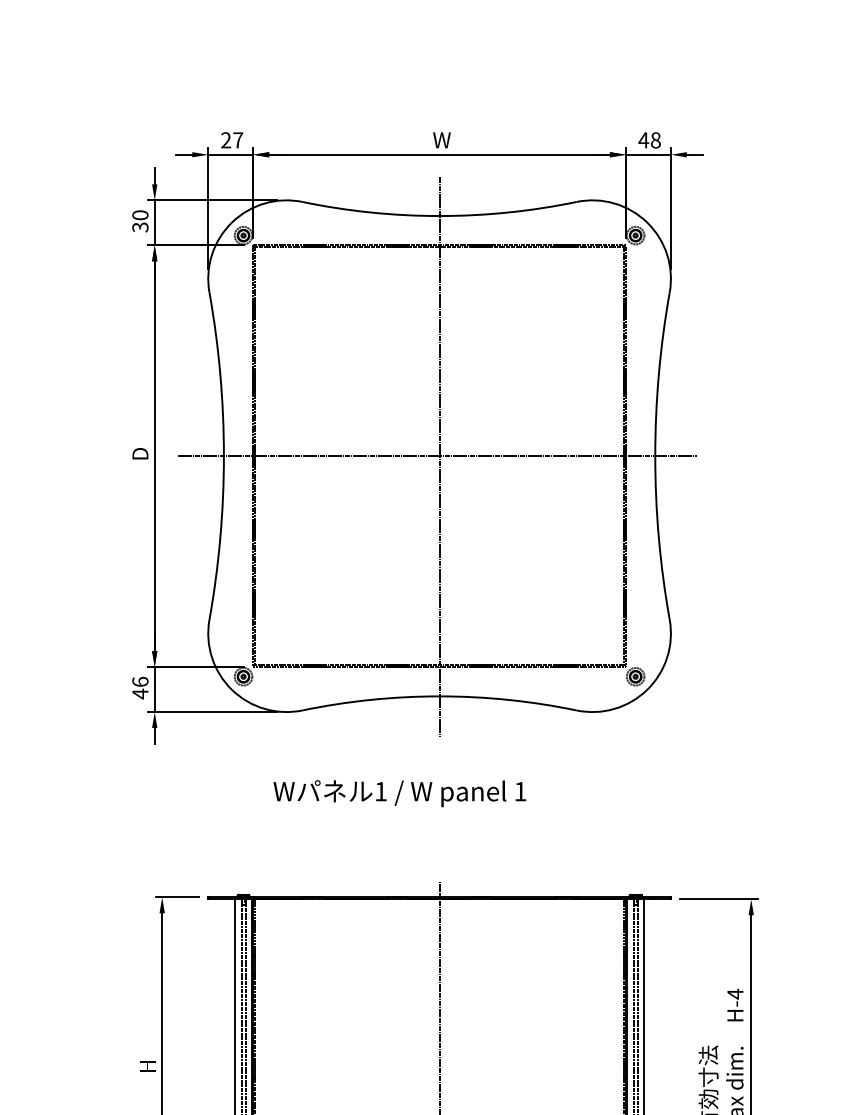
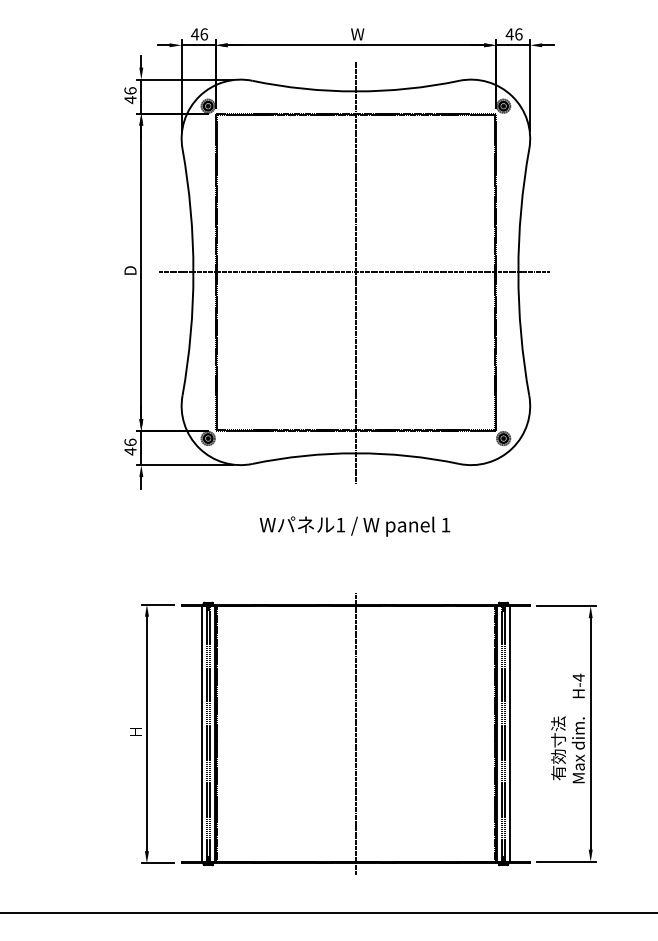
text: (231, 140) -> (199, 34), 27 -> 46
text: (655, 140) -> (518, 34), 48 -> 46
text: (140, 221) -> (130, 95), 30 -> 46
text: (399, 793) -> (354, 526), moved

